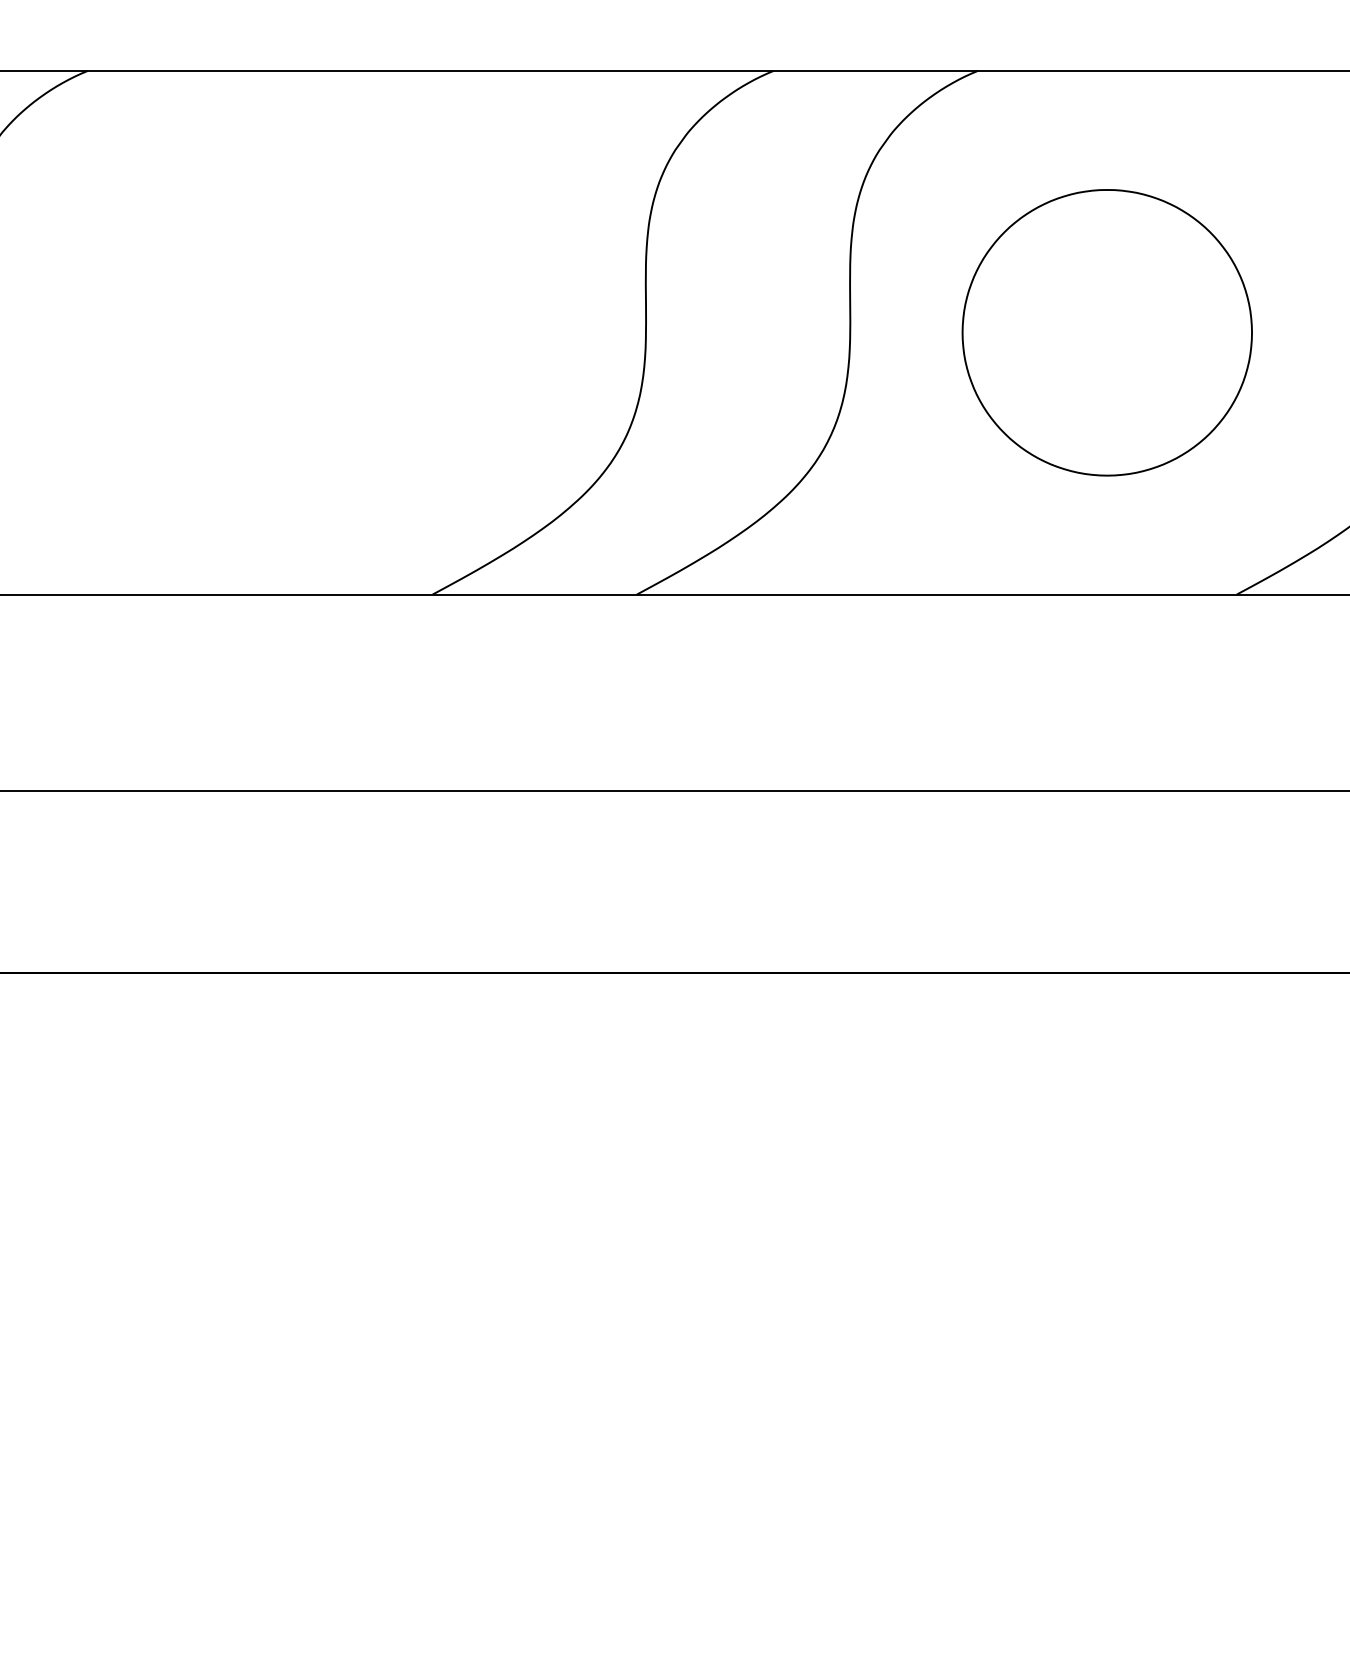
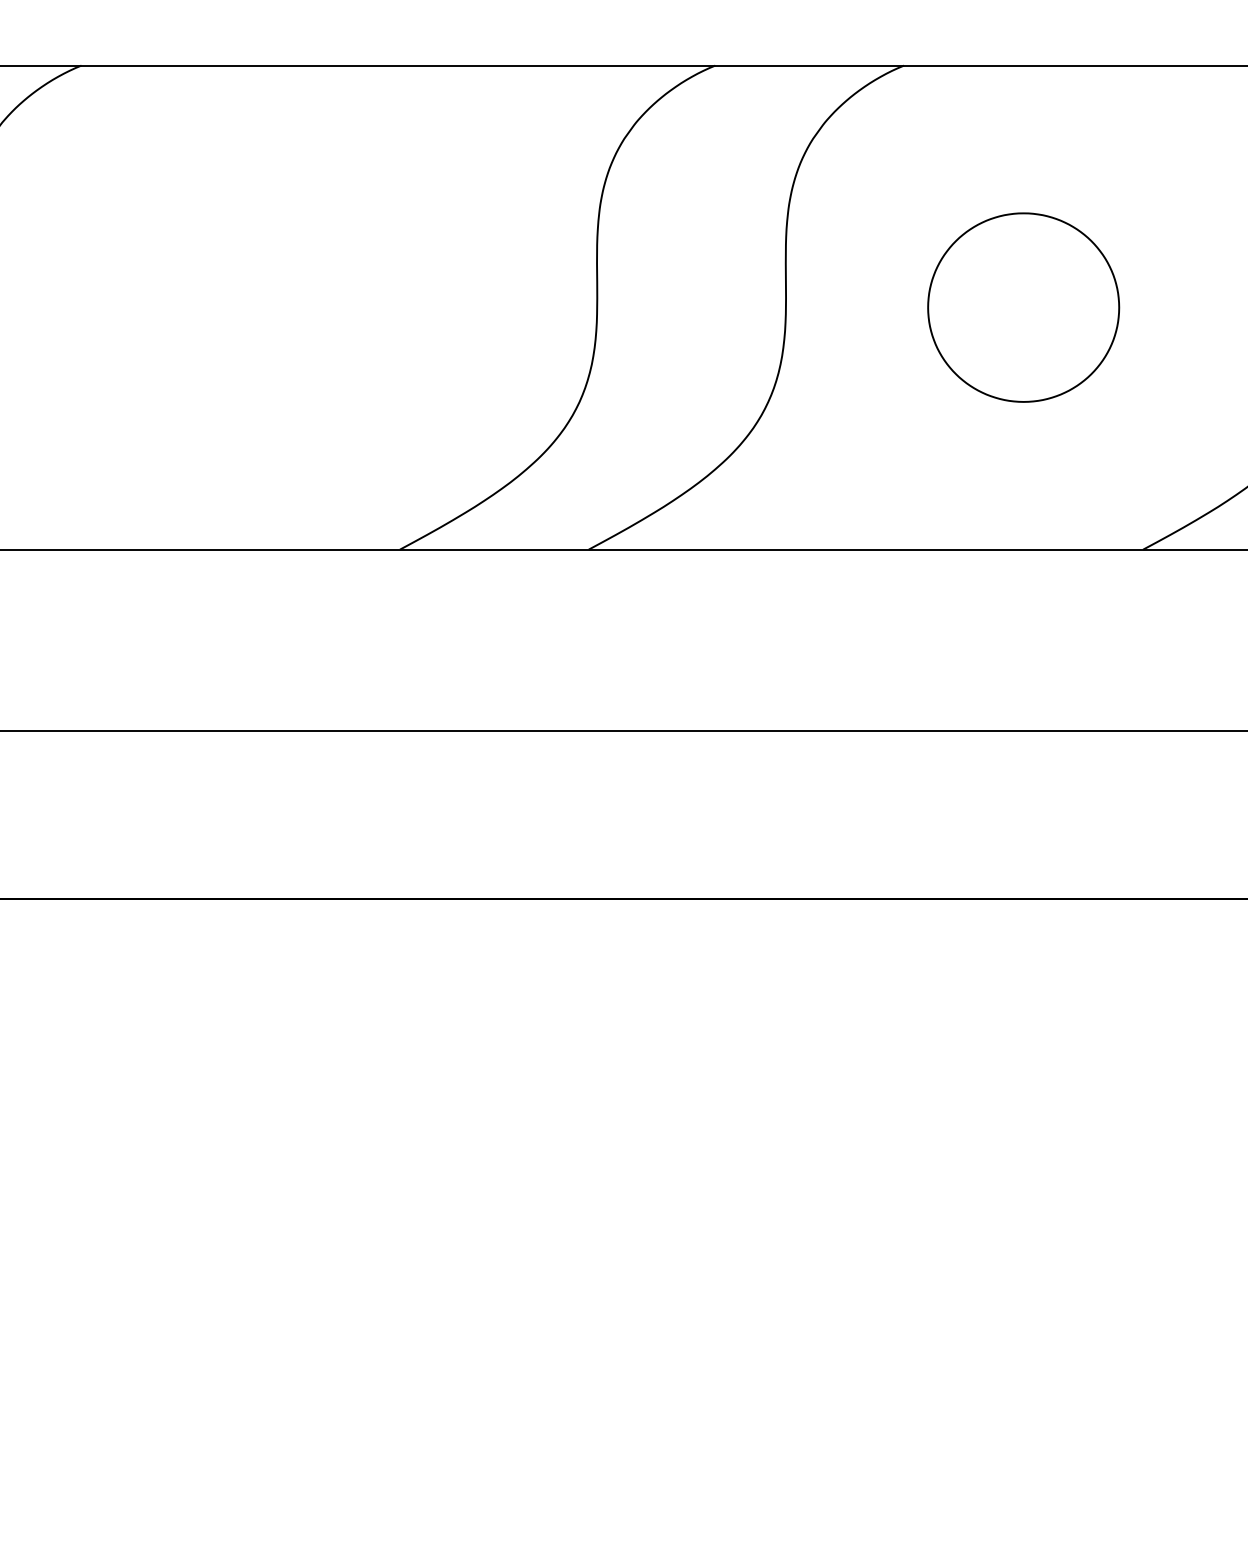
part: (1107, 332) -> (1023, 307), size x0.71

